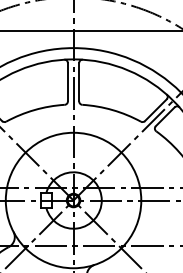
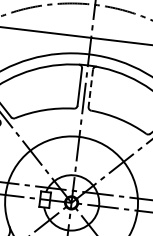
line: (79, 82) -> (91, 88), solid -> dashed

